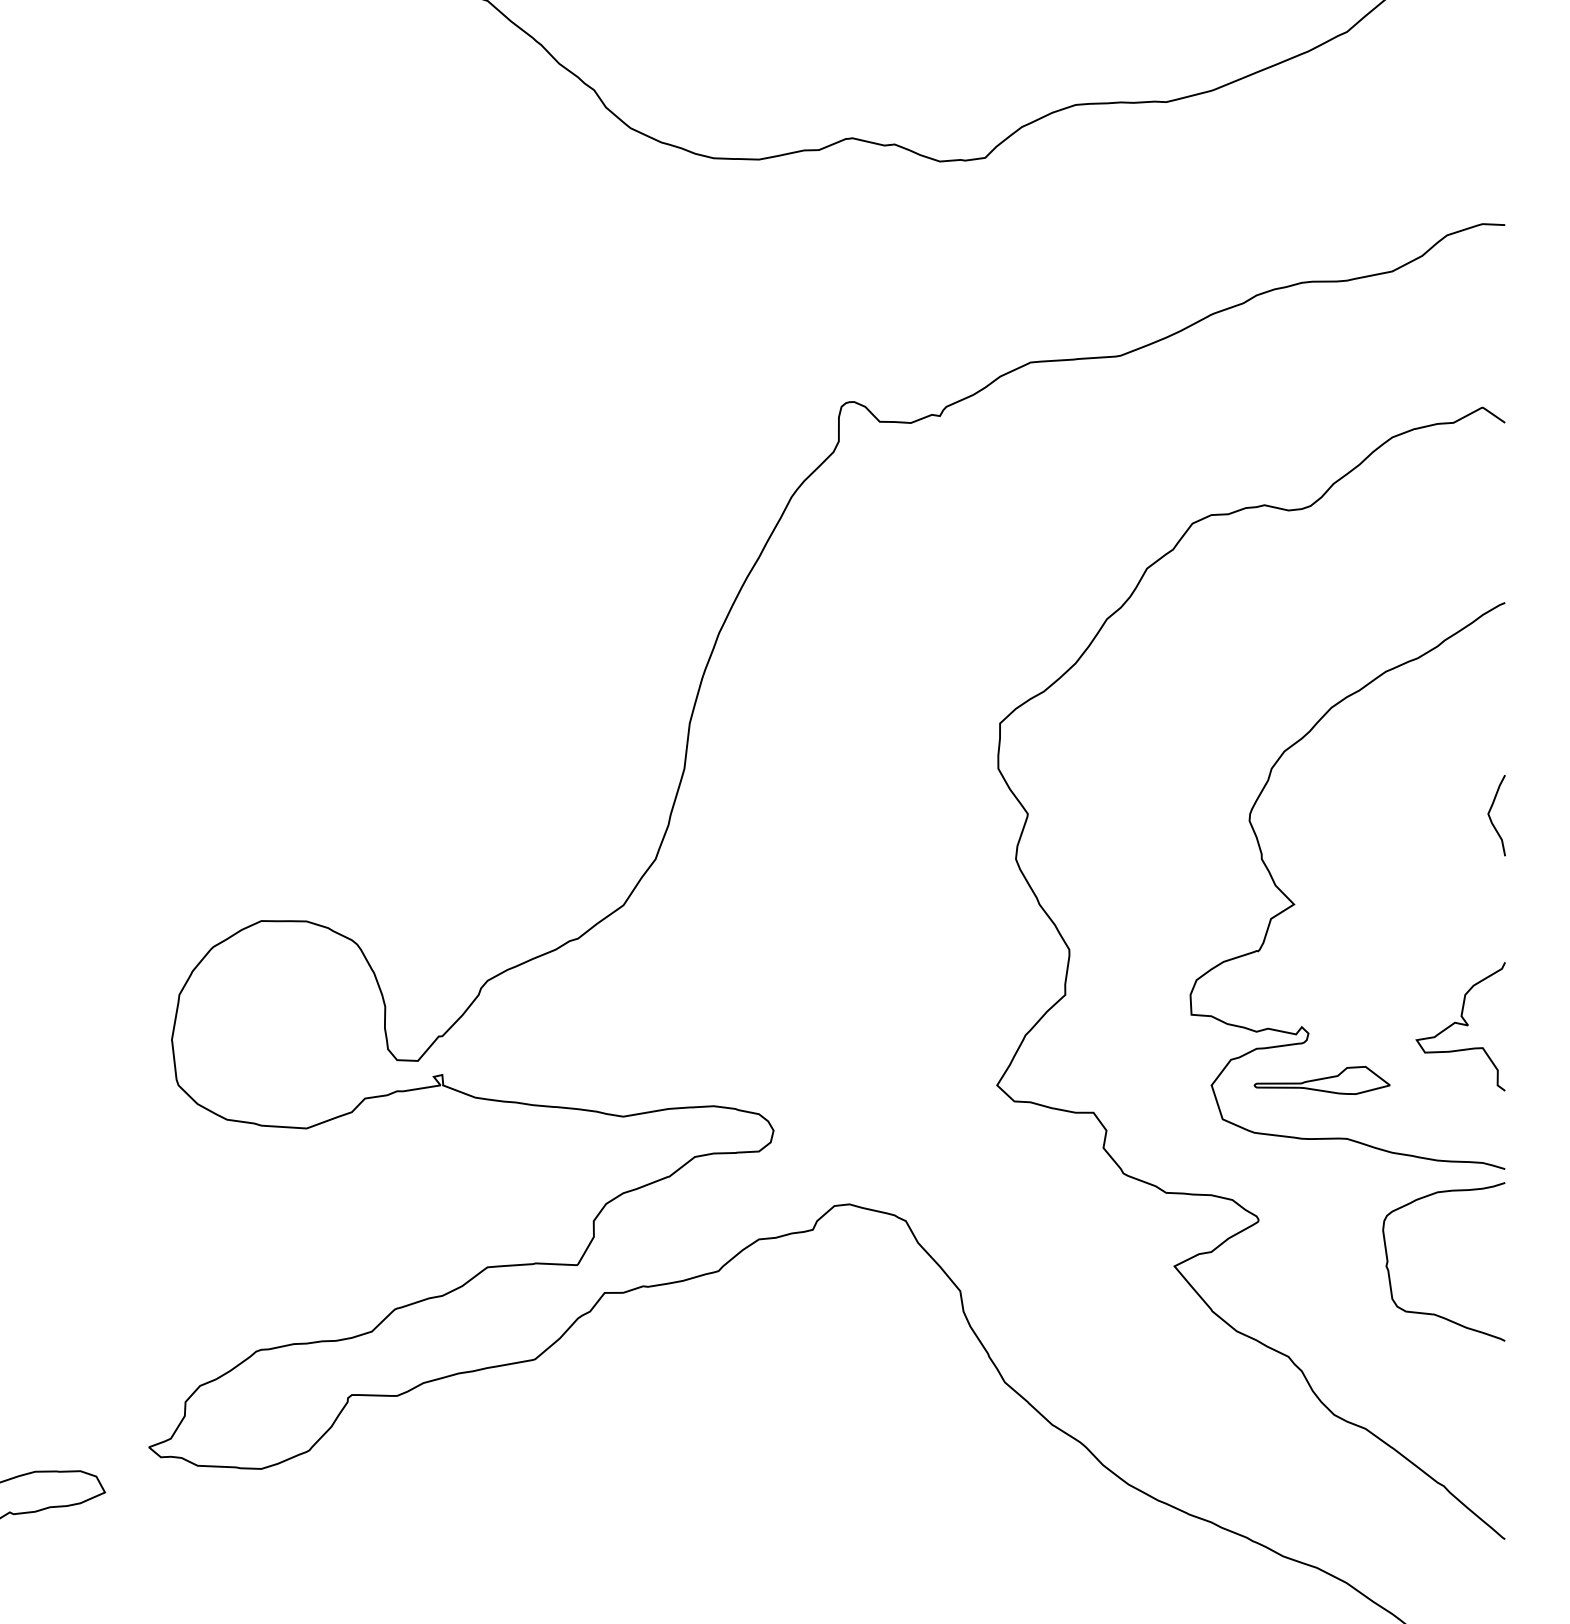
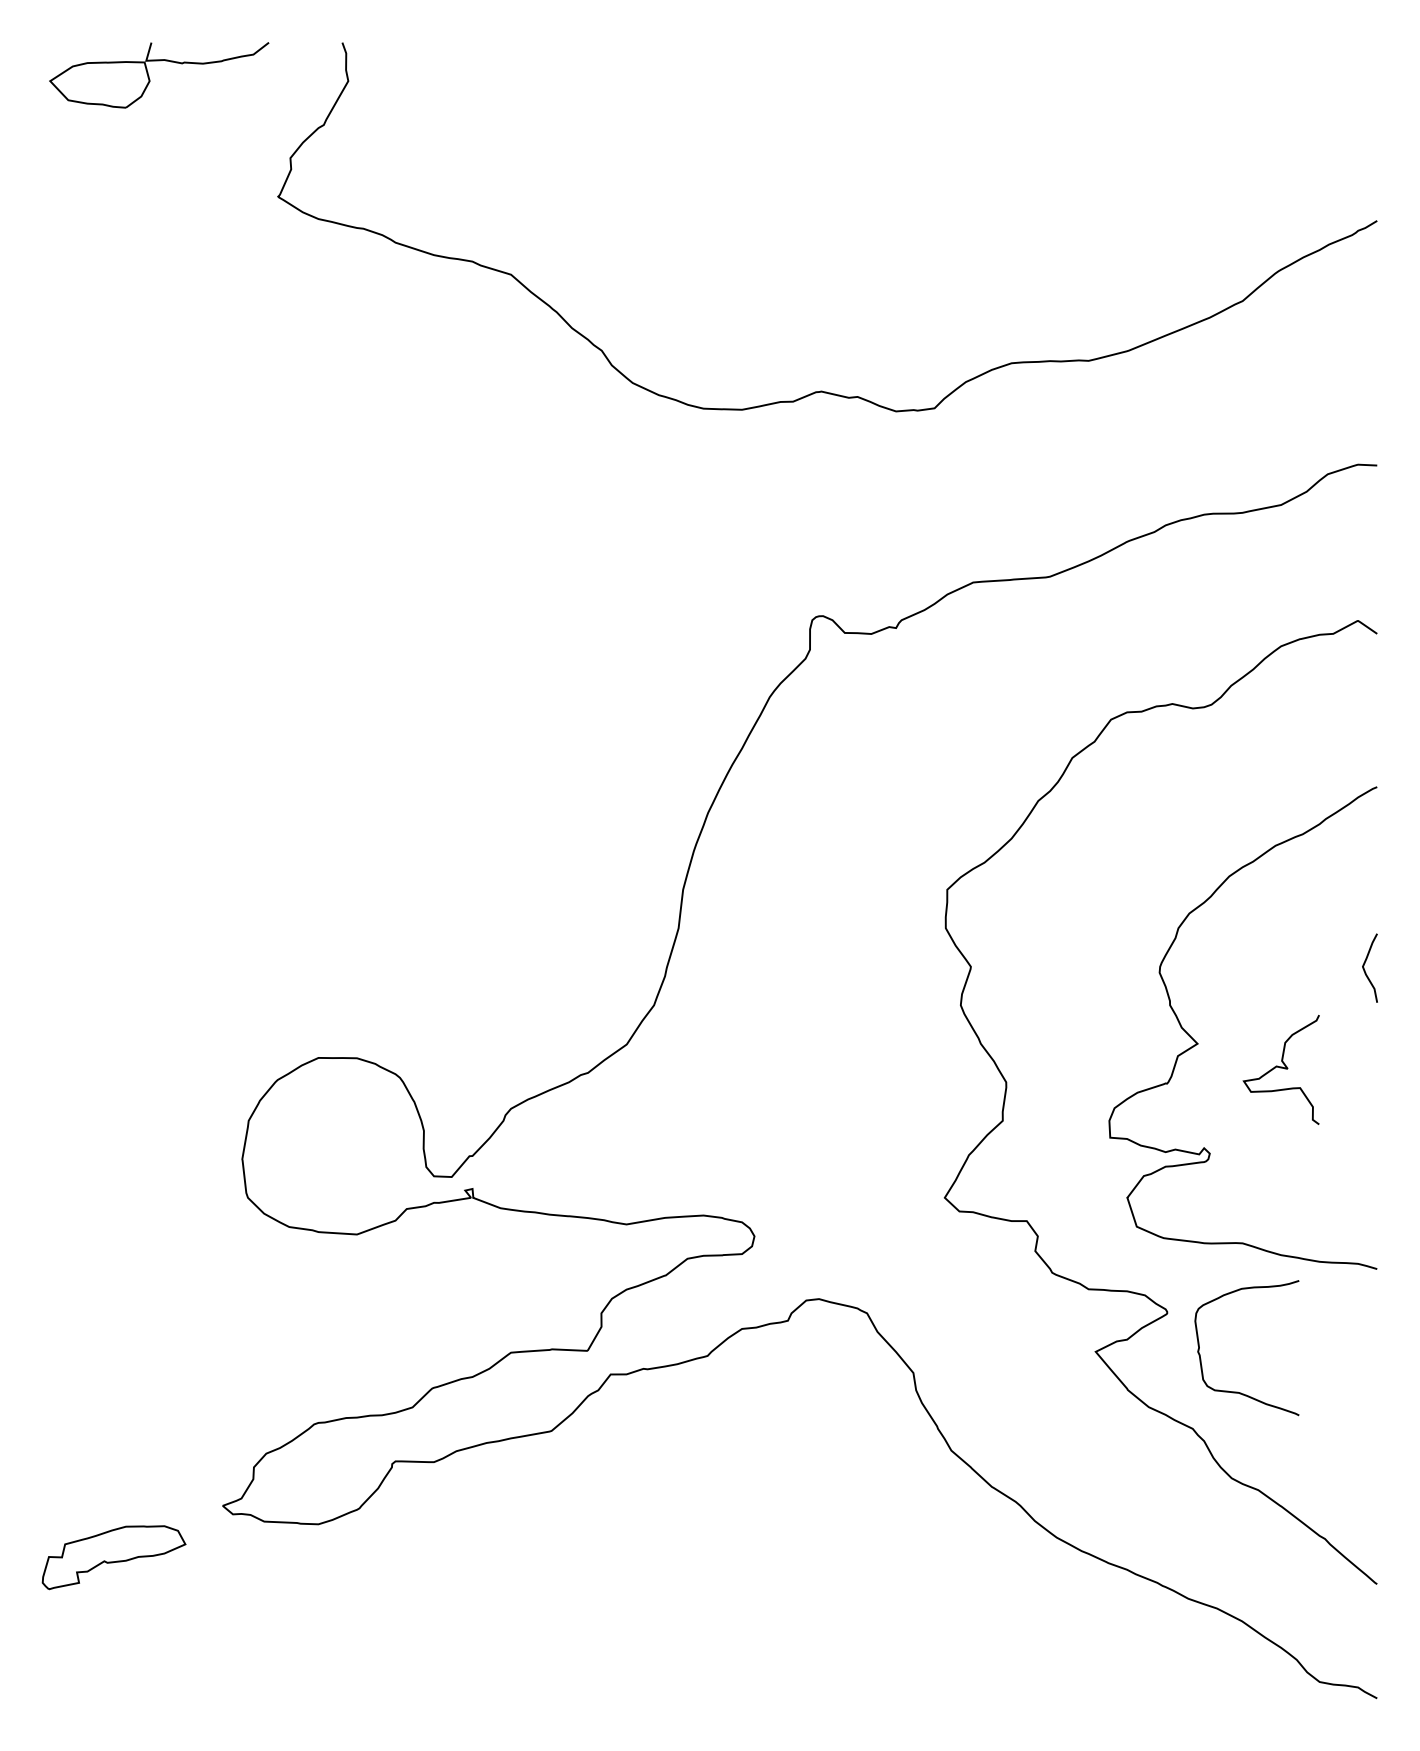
curve: (1459, 1025) -> (1280, 1068), moved
part: (1322, 1080) -> (1221, 1193), removed
curve: (1432, 1312) -> (1237, 1391), moved

